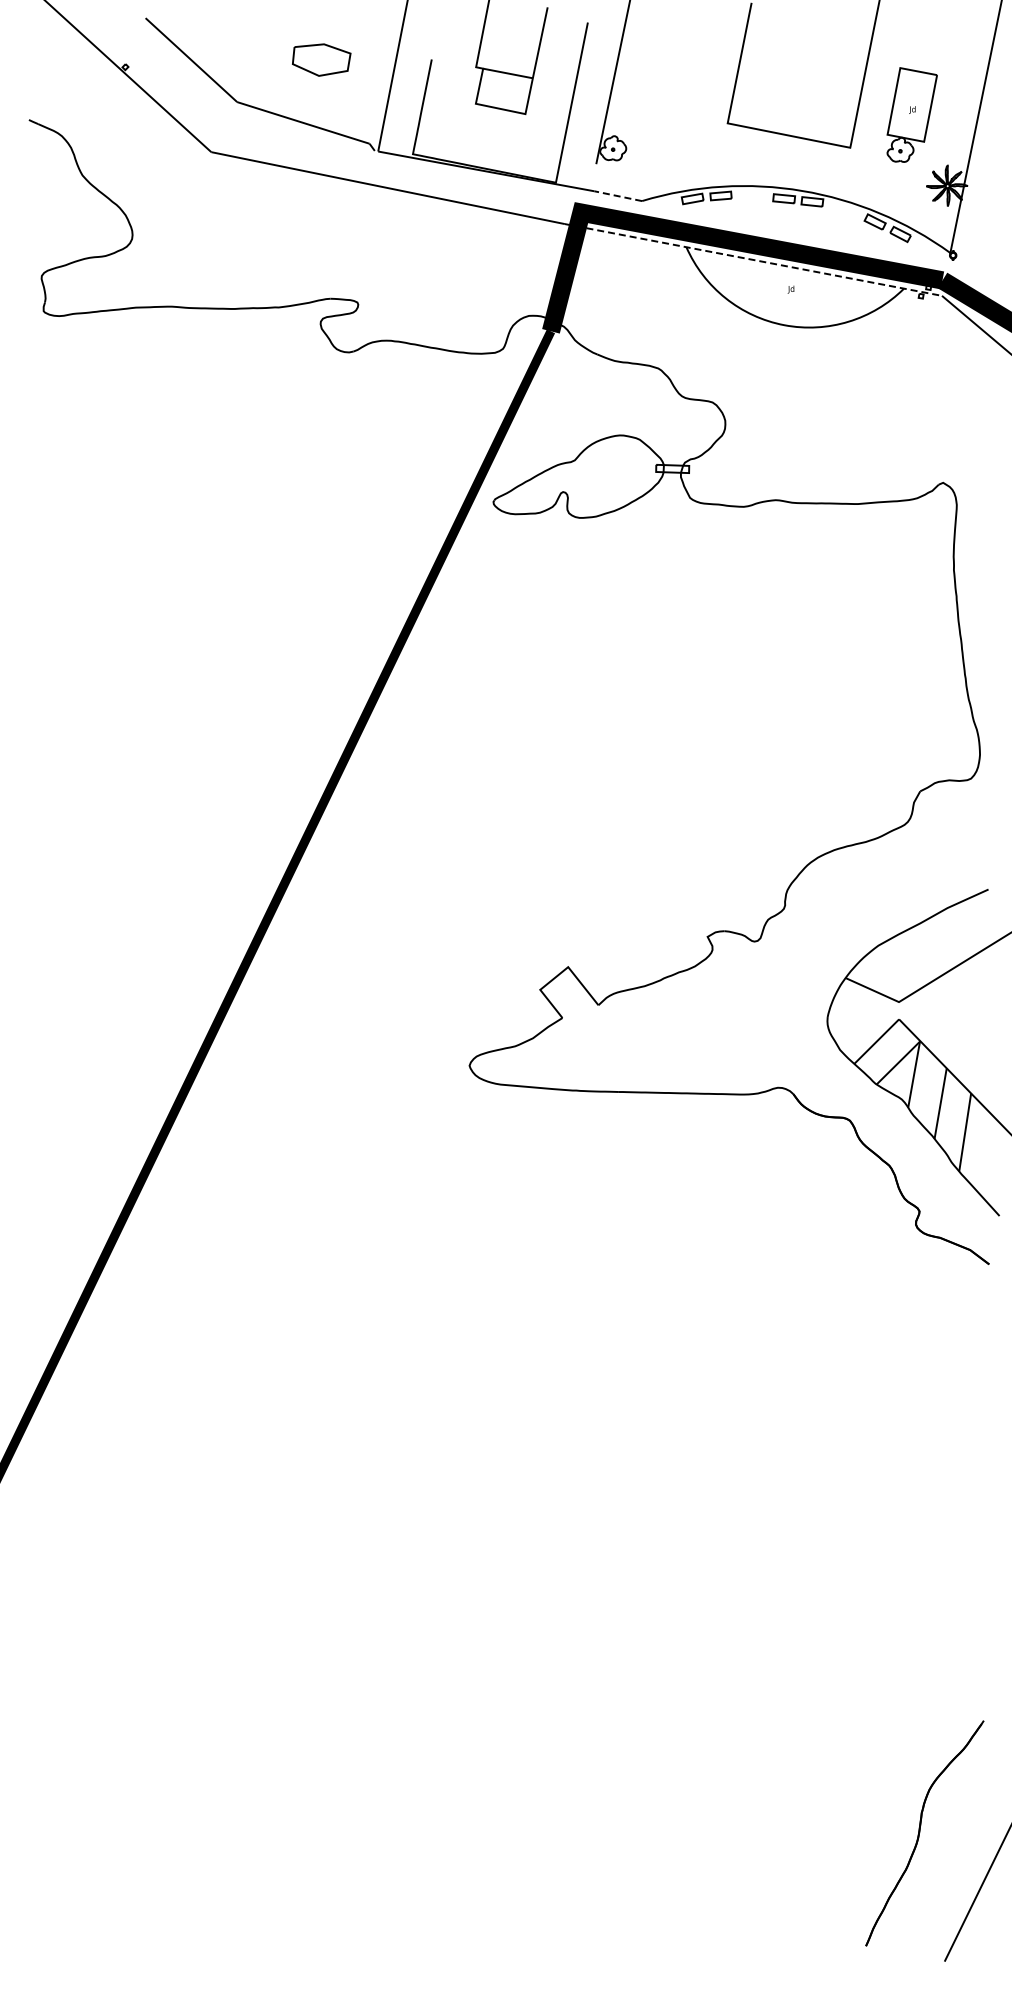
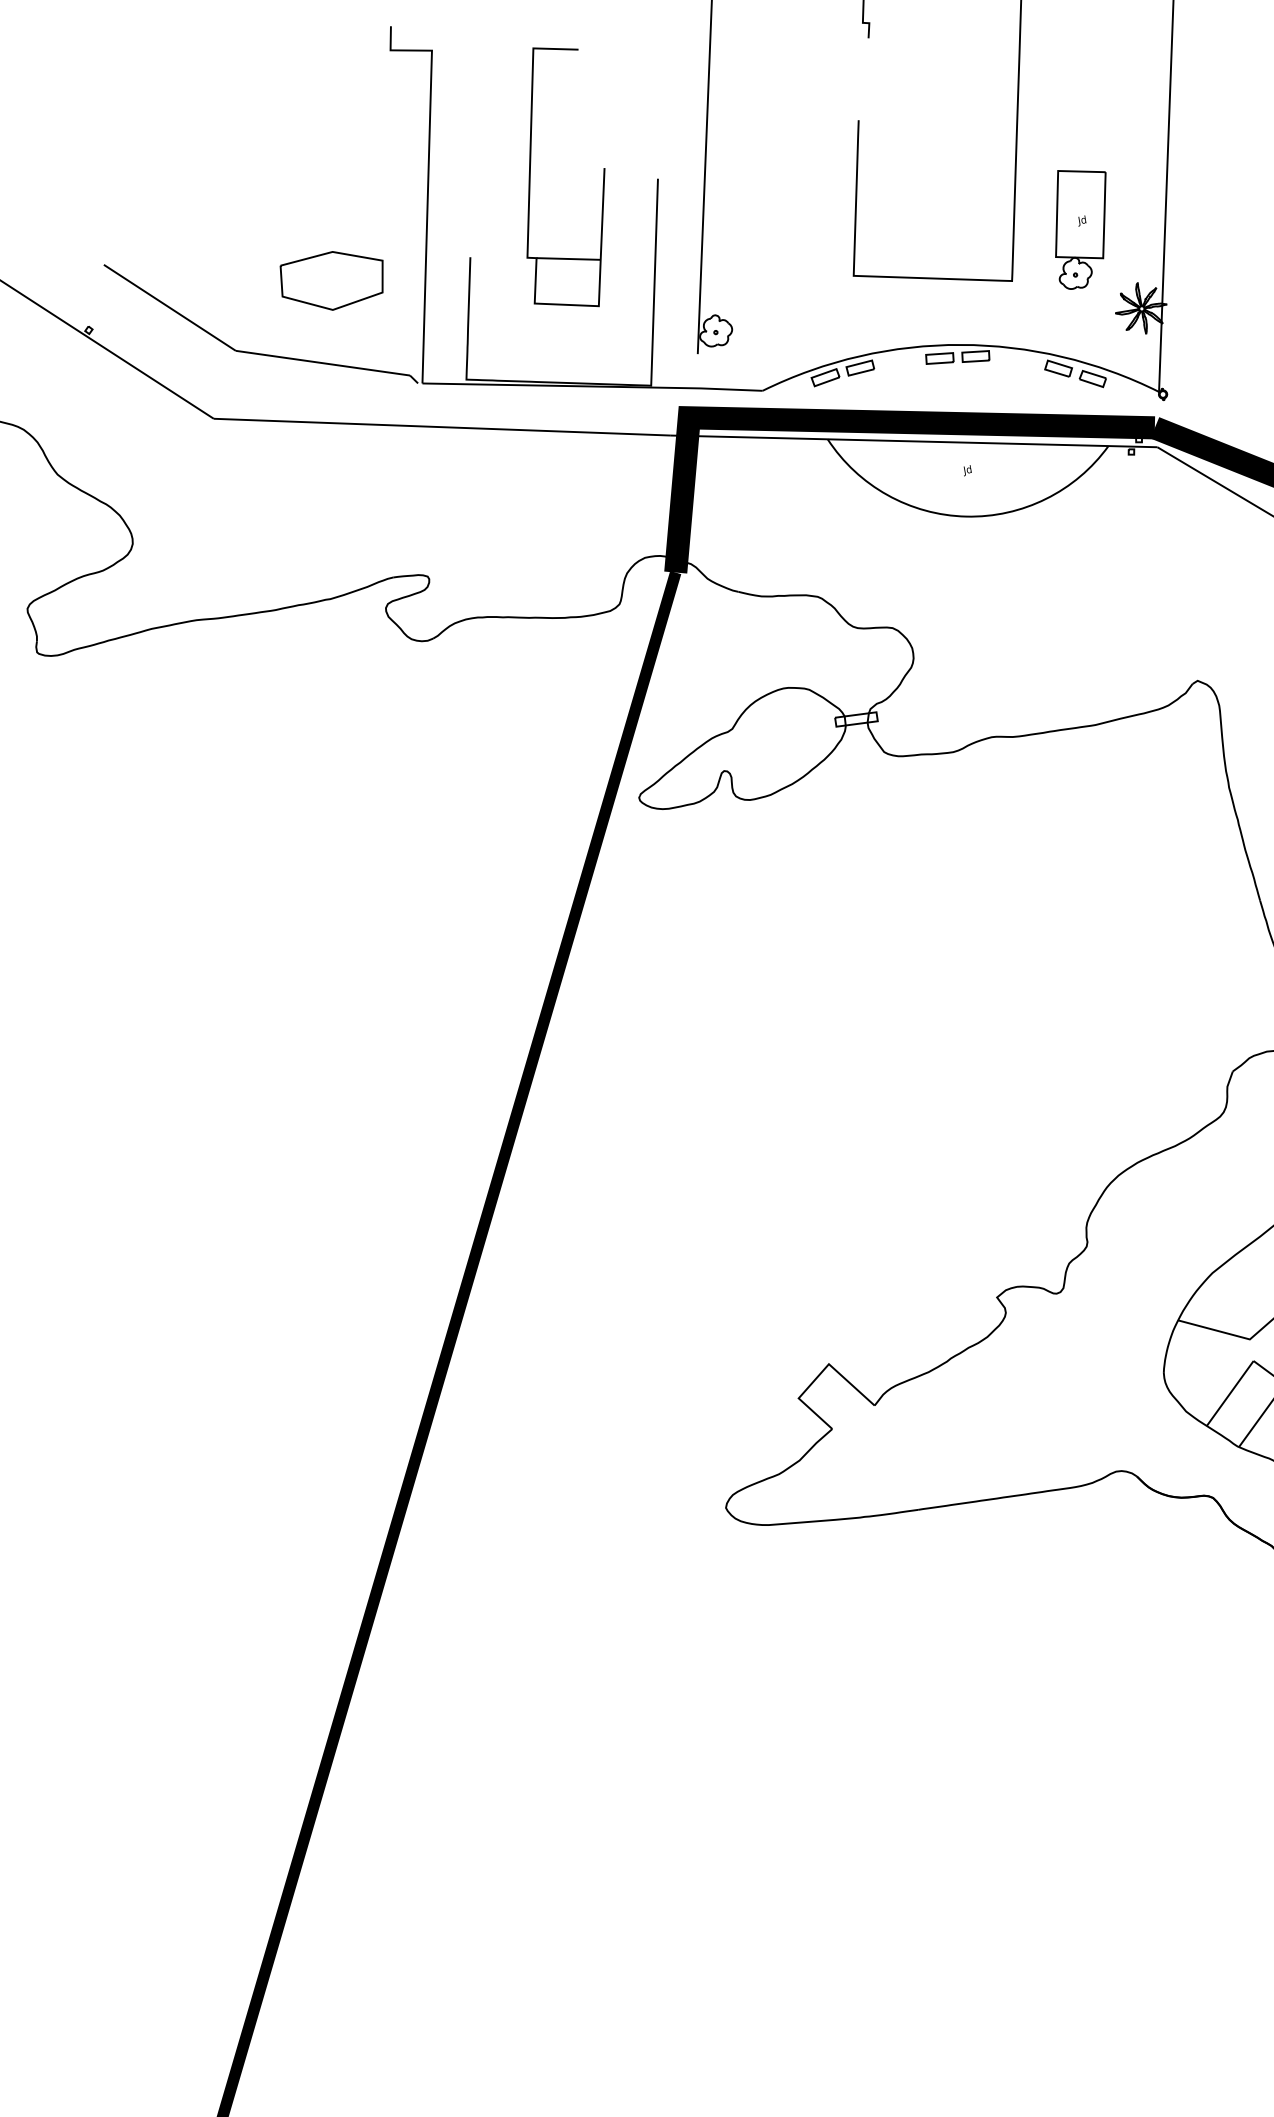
part: (321, 59) -> (332, 280), size x1.43
line: (617, 196) -> (731, 390), dashed -> solid
line: (753, 259) -> (914, 440), dashed -> solid

